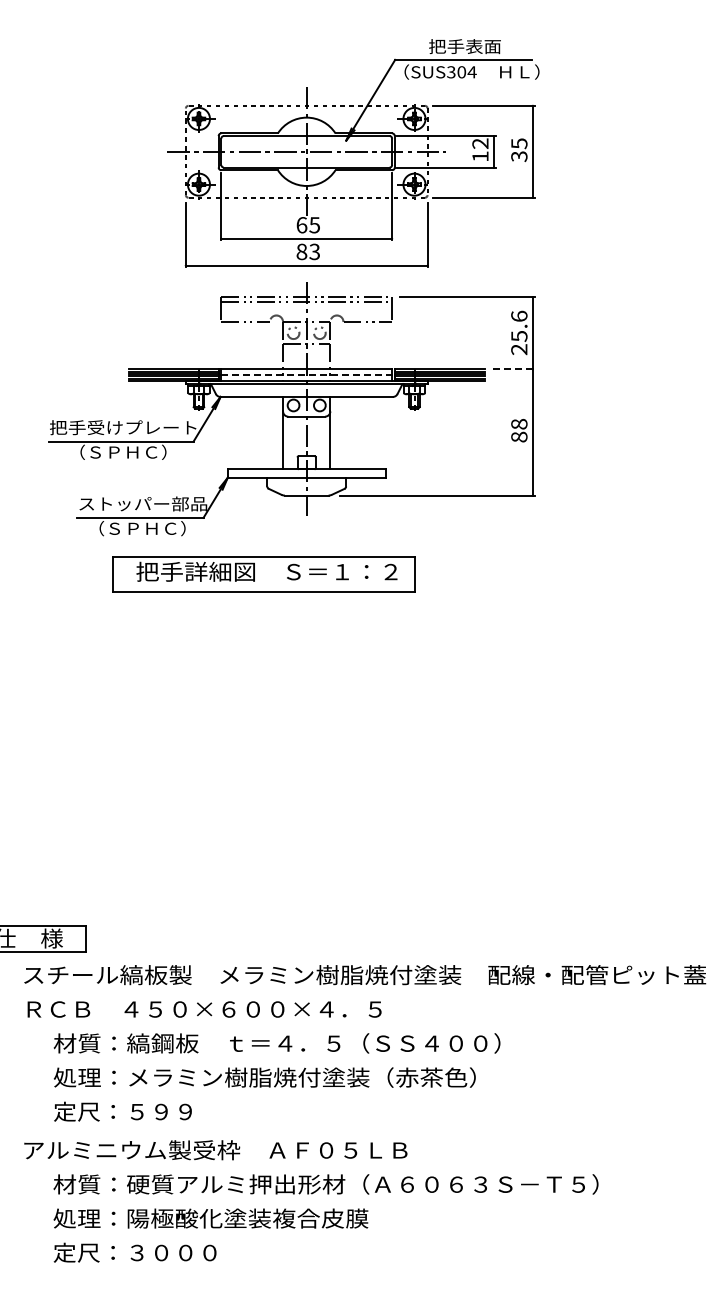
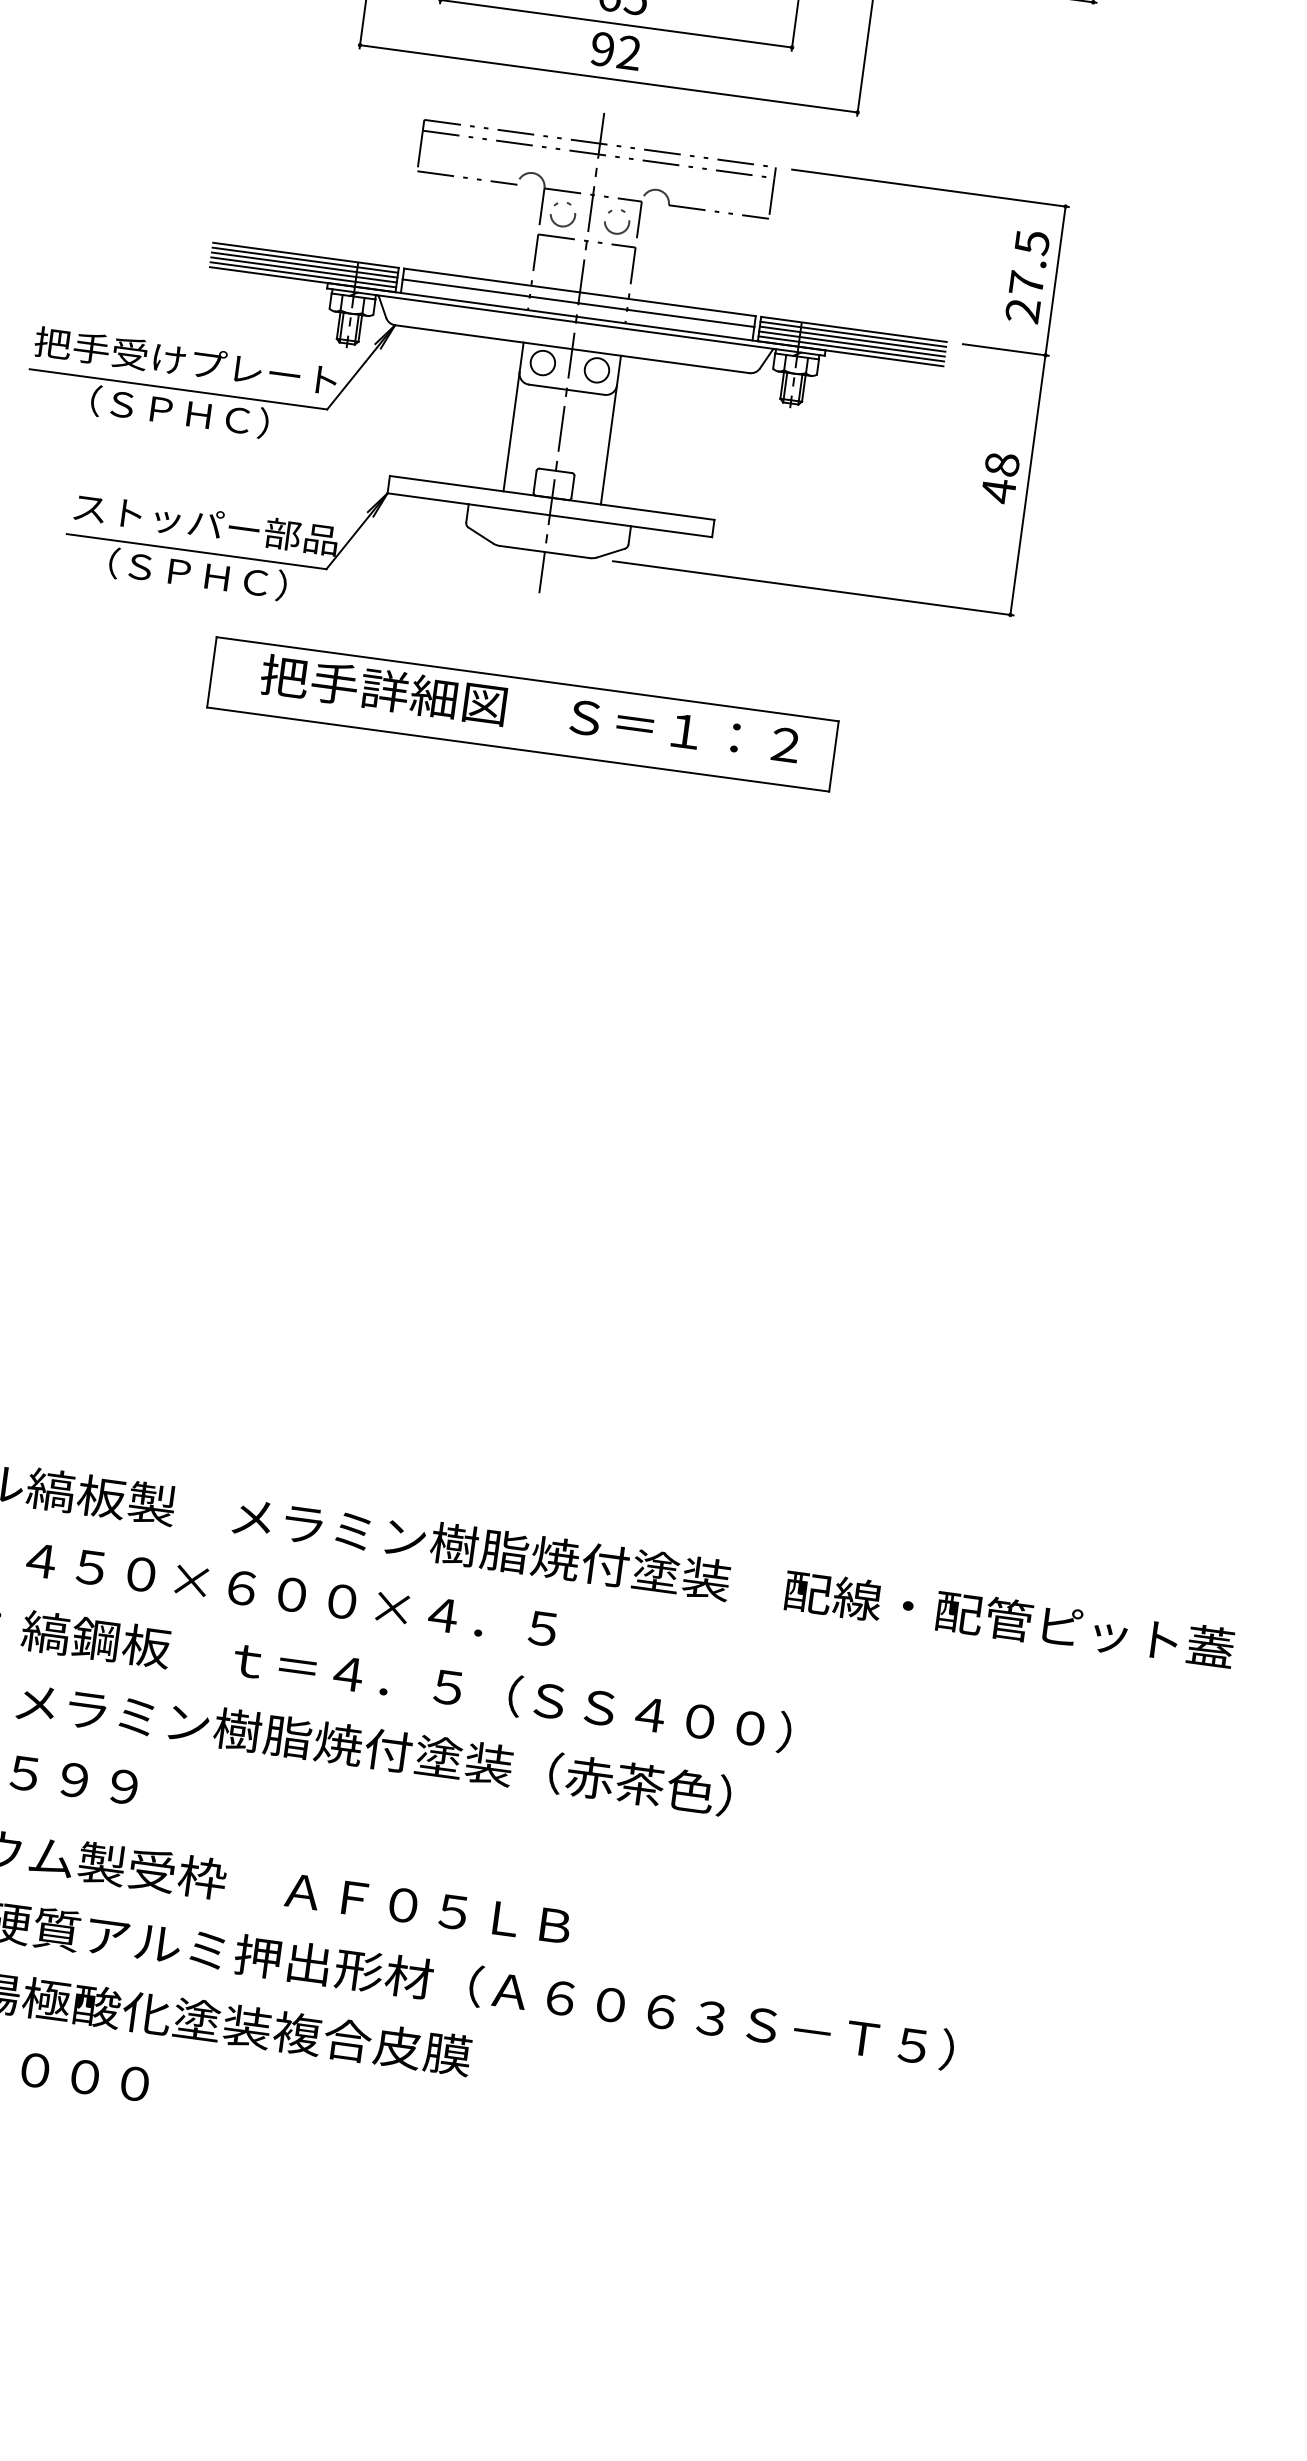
text: (308, 251) -> (616, 50), 83 -> 92
text: (519, 325) -> (1030, 261), 25.6 -> 27.5
line: (513, 369) -> (1005, 350), dashed -> solid
line: (307, 374) -> (580, 303), dashed -> solid
text: (519, 437) -> (998, 491), 88 -> 48
part: (263, 574) -> (522, 714), moved

